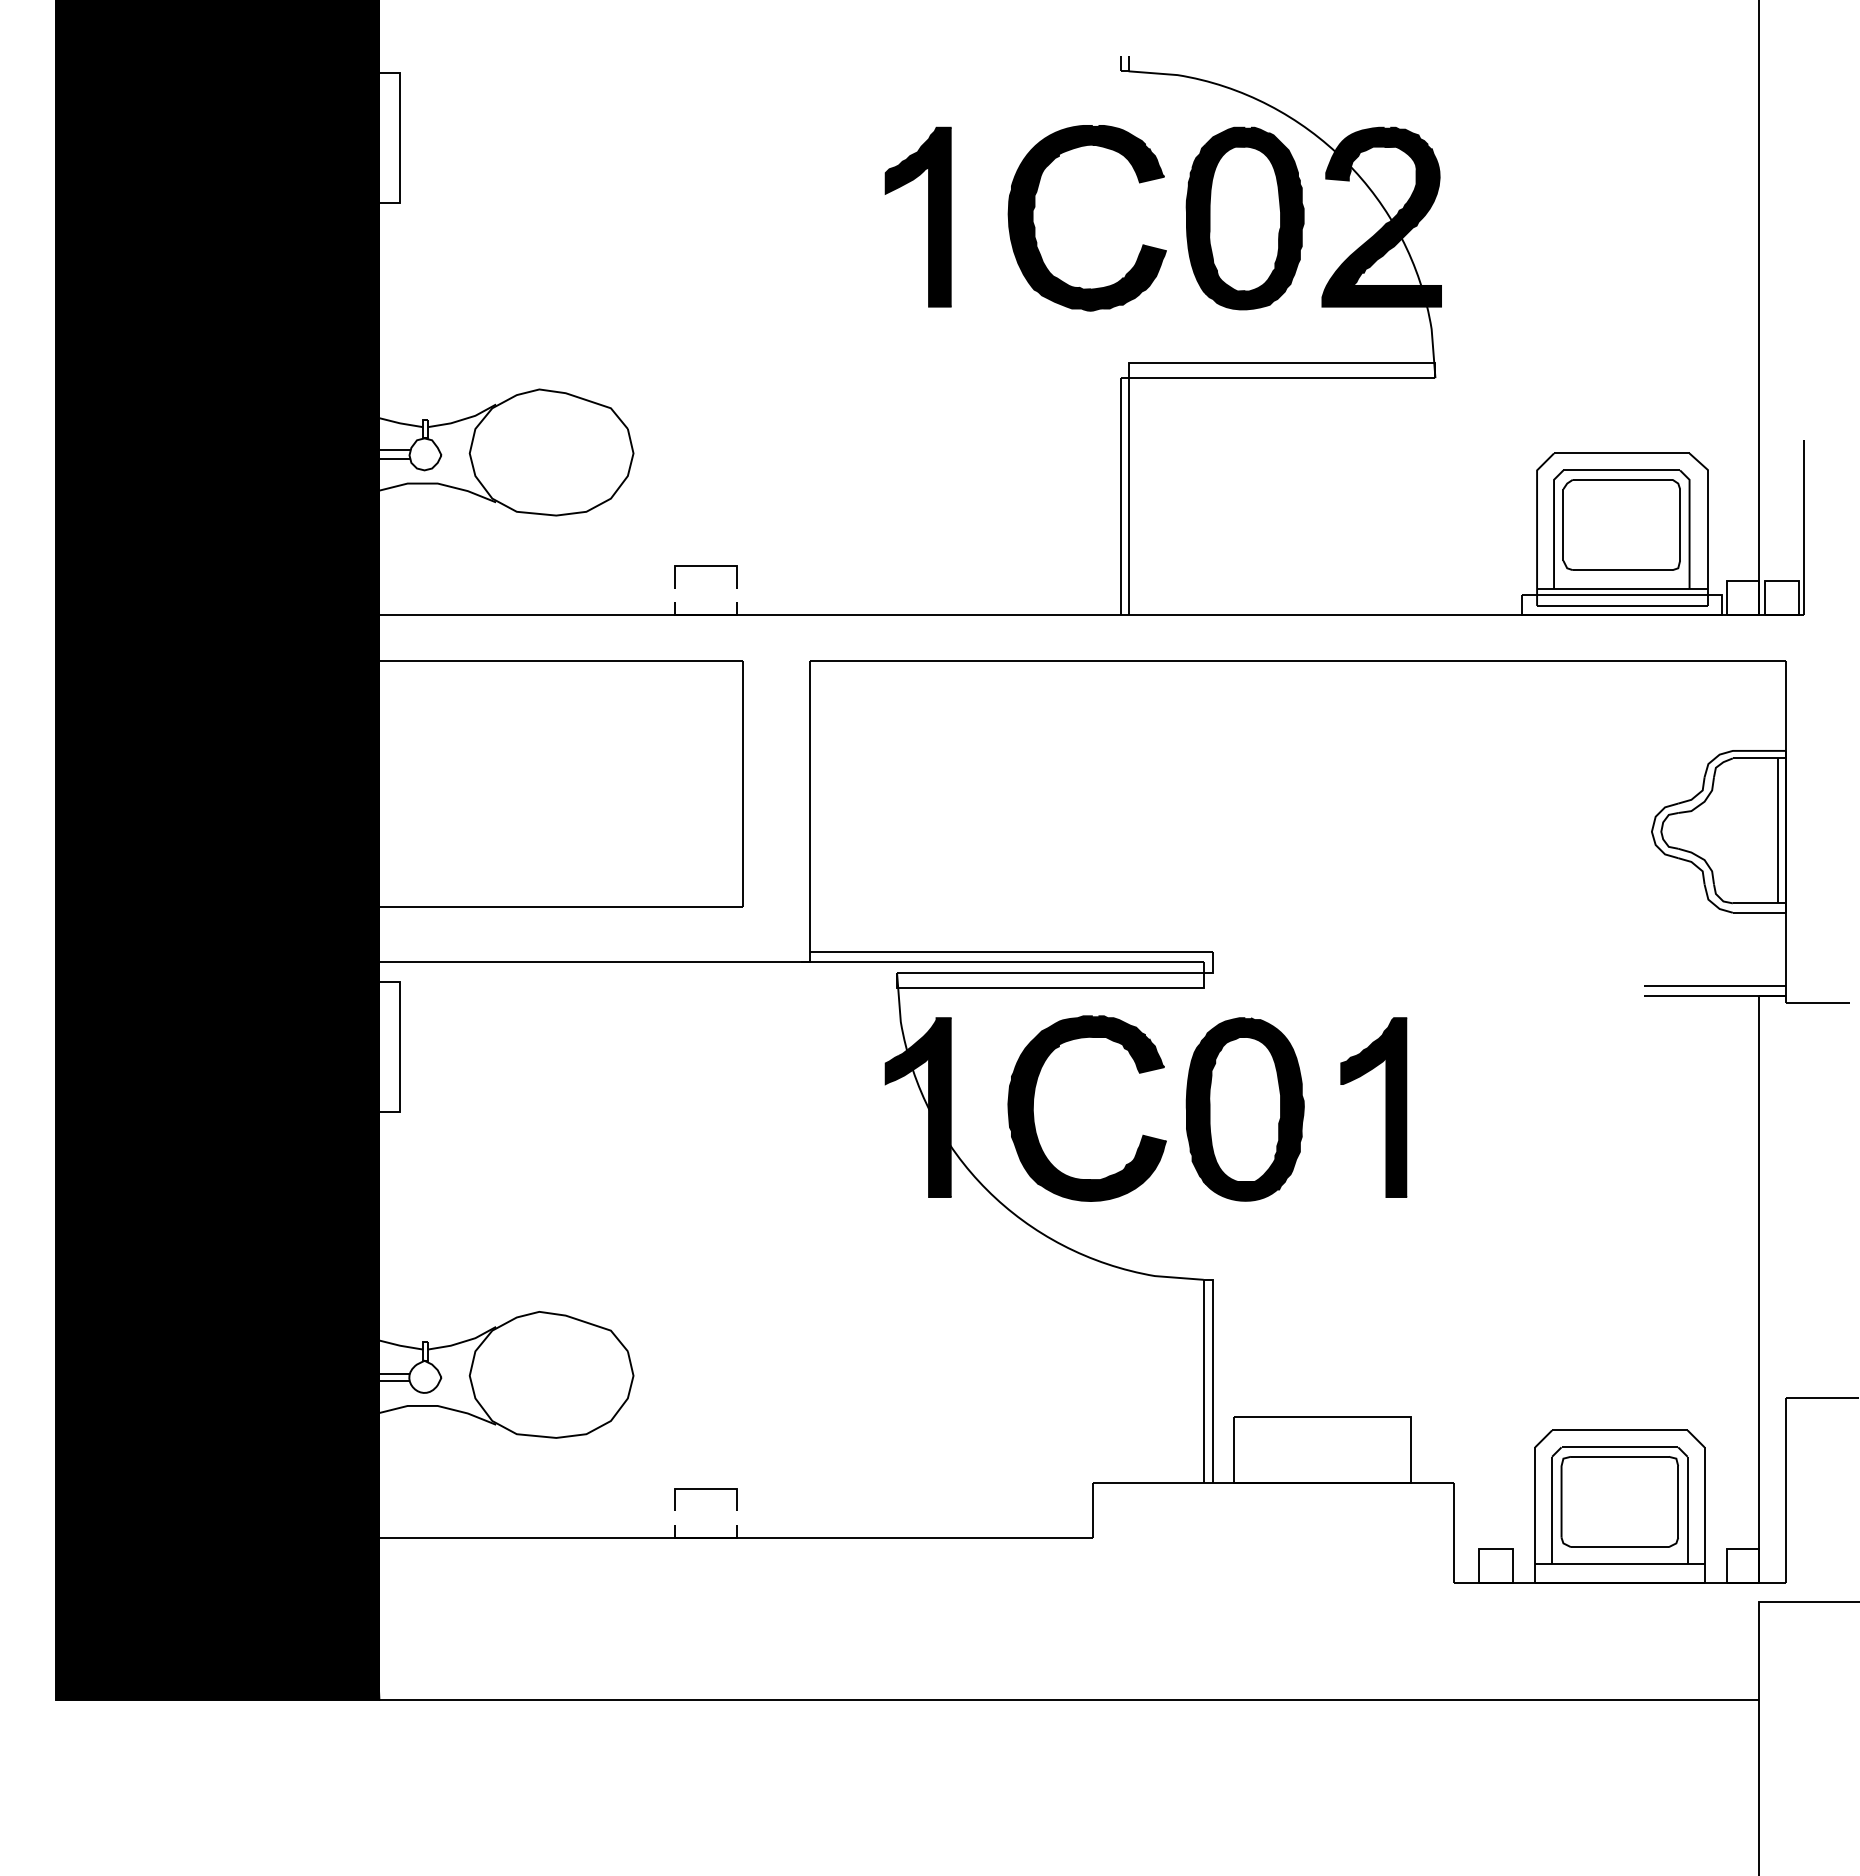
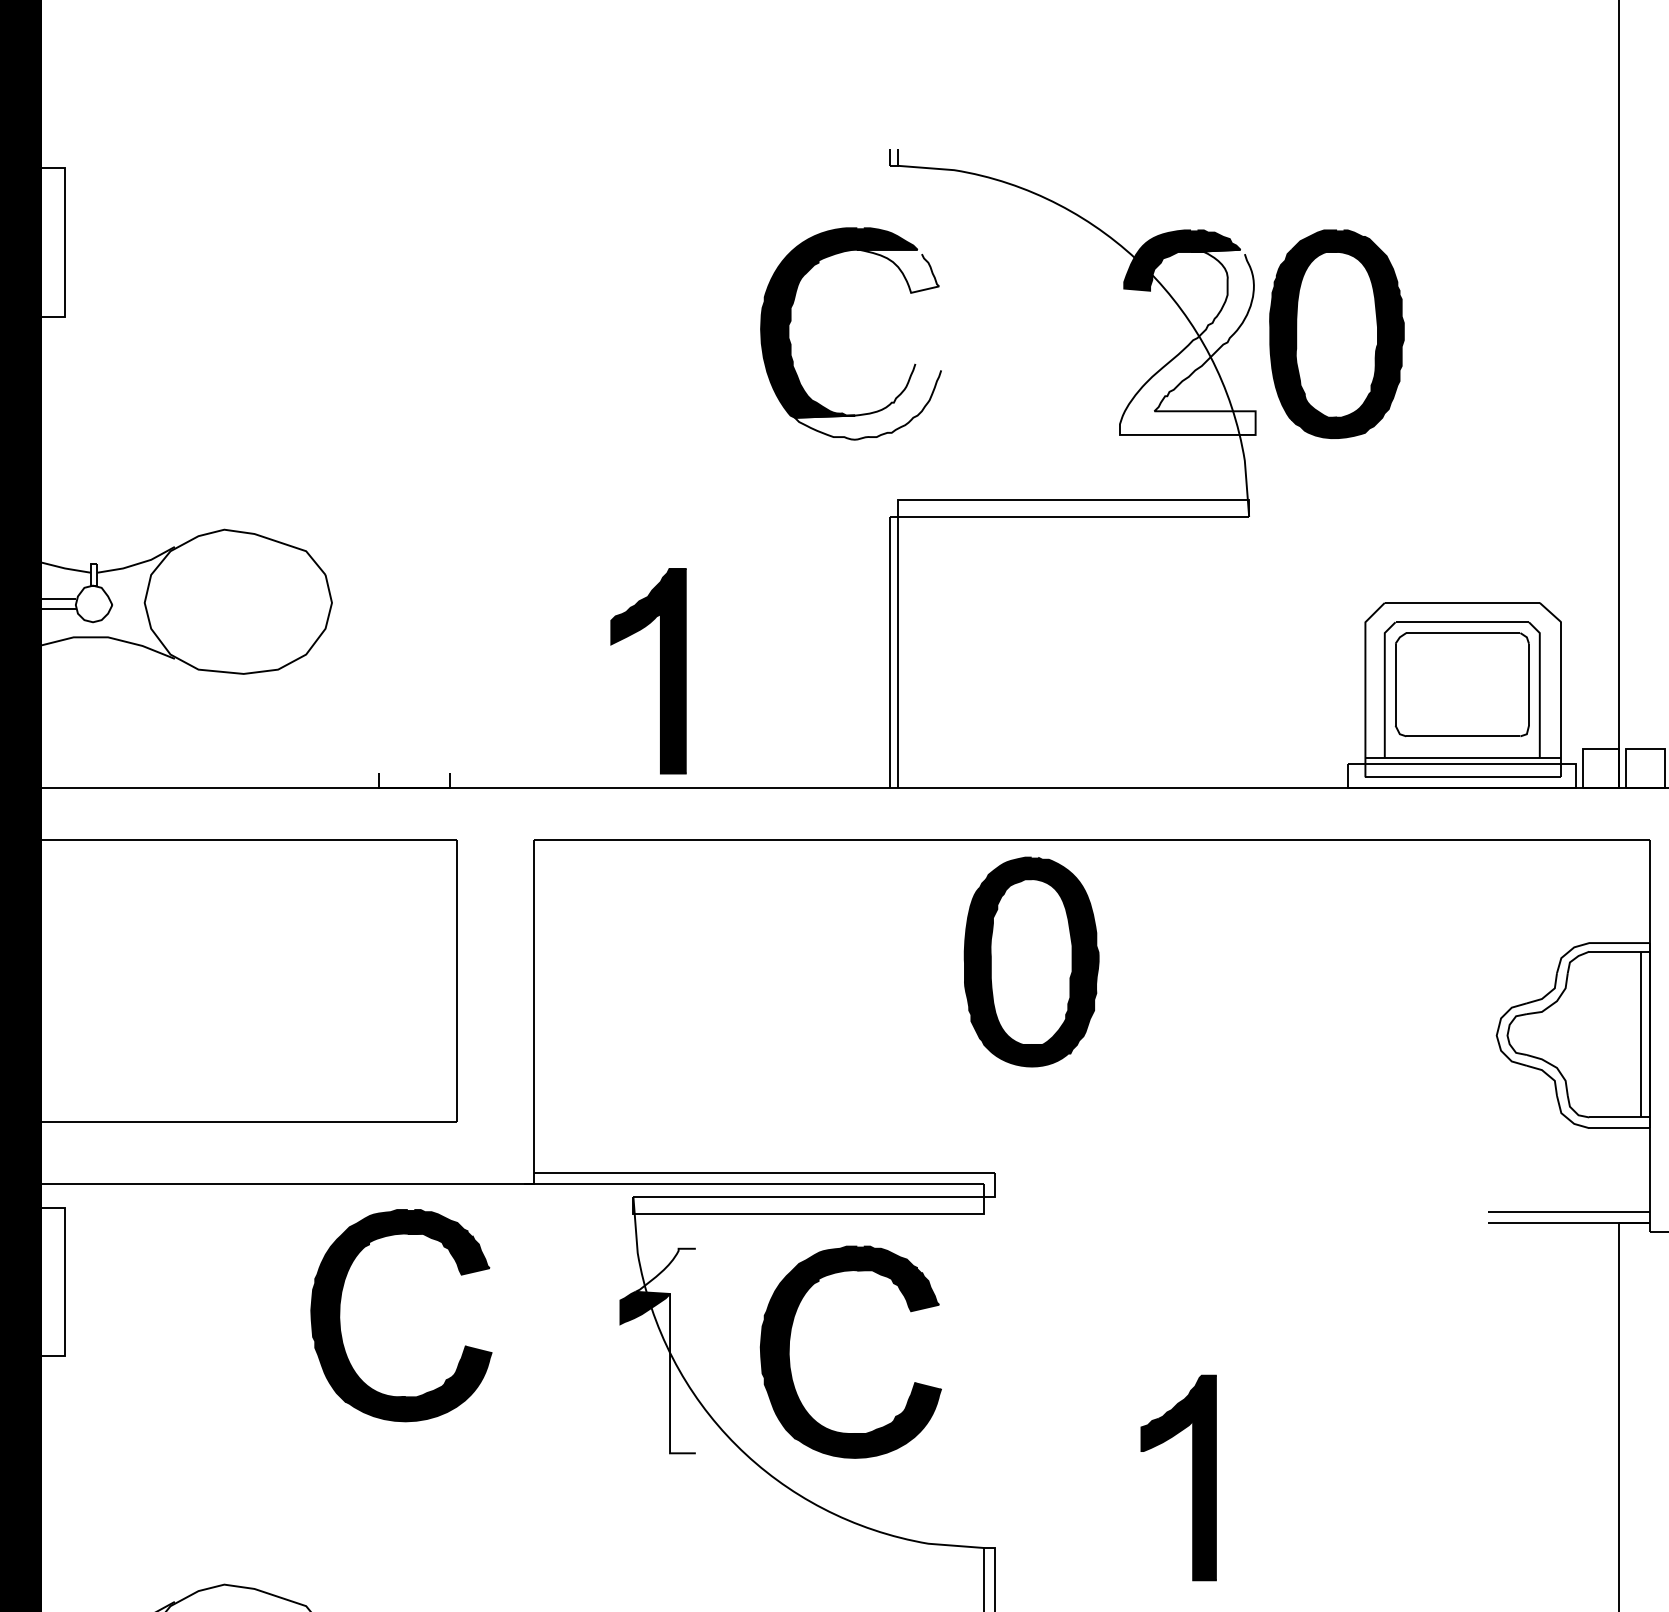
fill: (1128, 163) -> (898, 271), removed
part: (928, 216) -> (660, 670), moved
part: (1244, 218) -> (1336, 334), moved
fill: (1381, 225) -> (1187, 342), removed
fill: (1102, 277) -> (868, 401), removed
line: (705, 566) -> (414, 732), removed
part: (641, 1084) -> (341, 1324), added
fill: (924, 1107) -> (664, 1350), removed
part: (1385, 1107) -> (1192, 1477), moved
part: (1244, 1109) -> (1030, 962), moved

